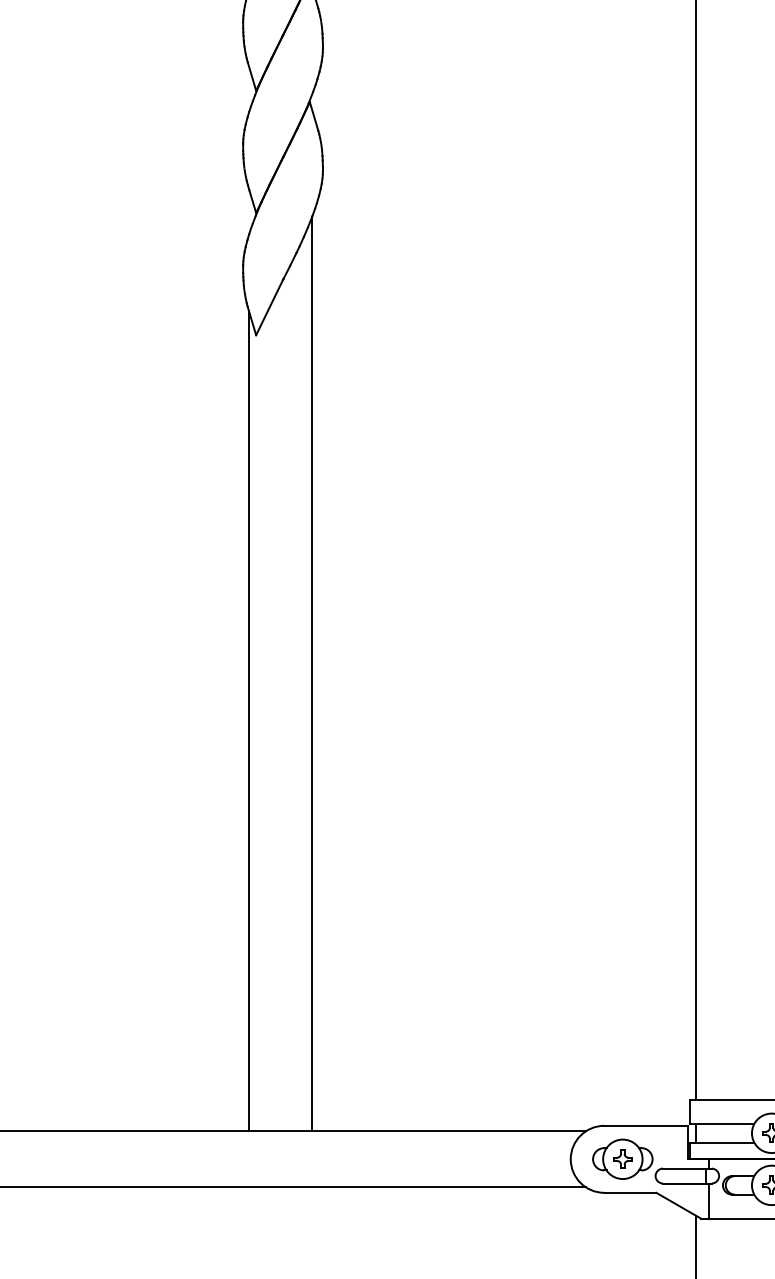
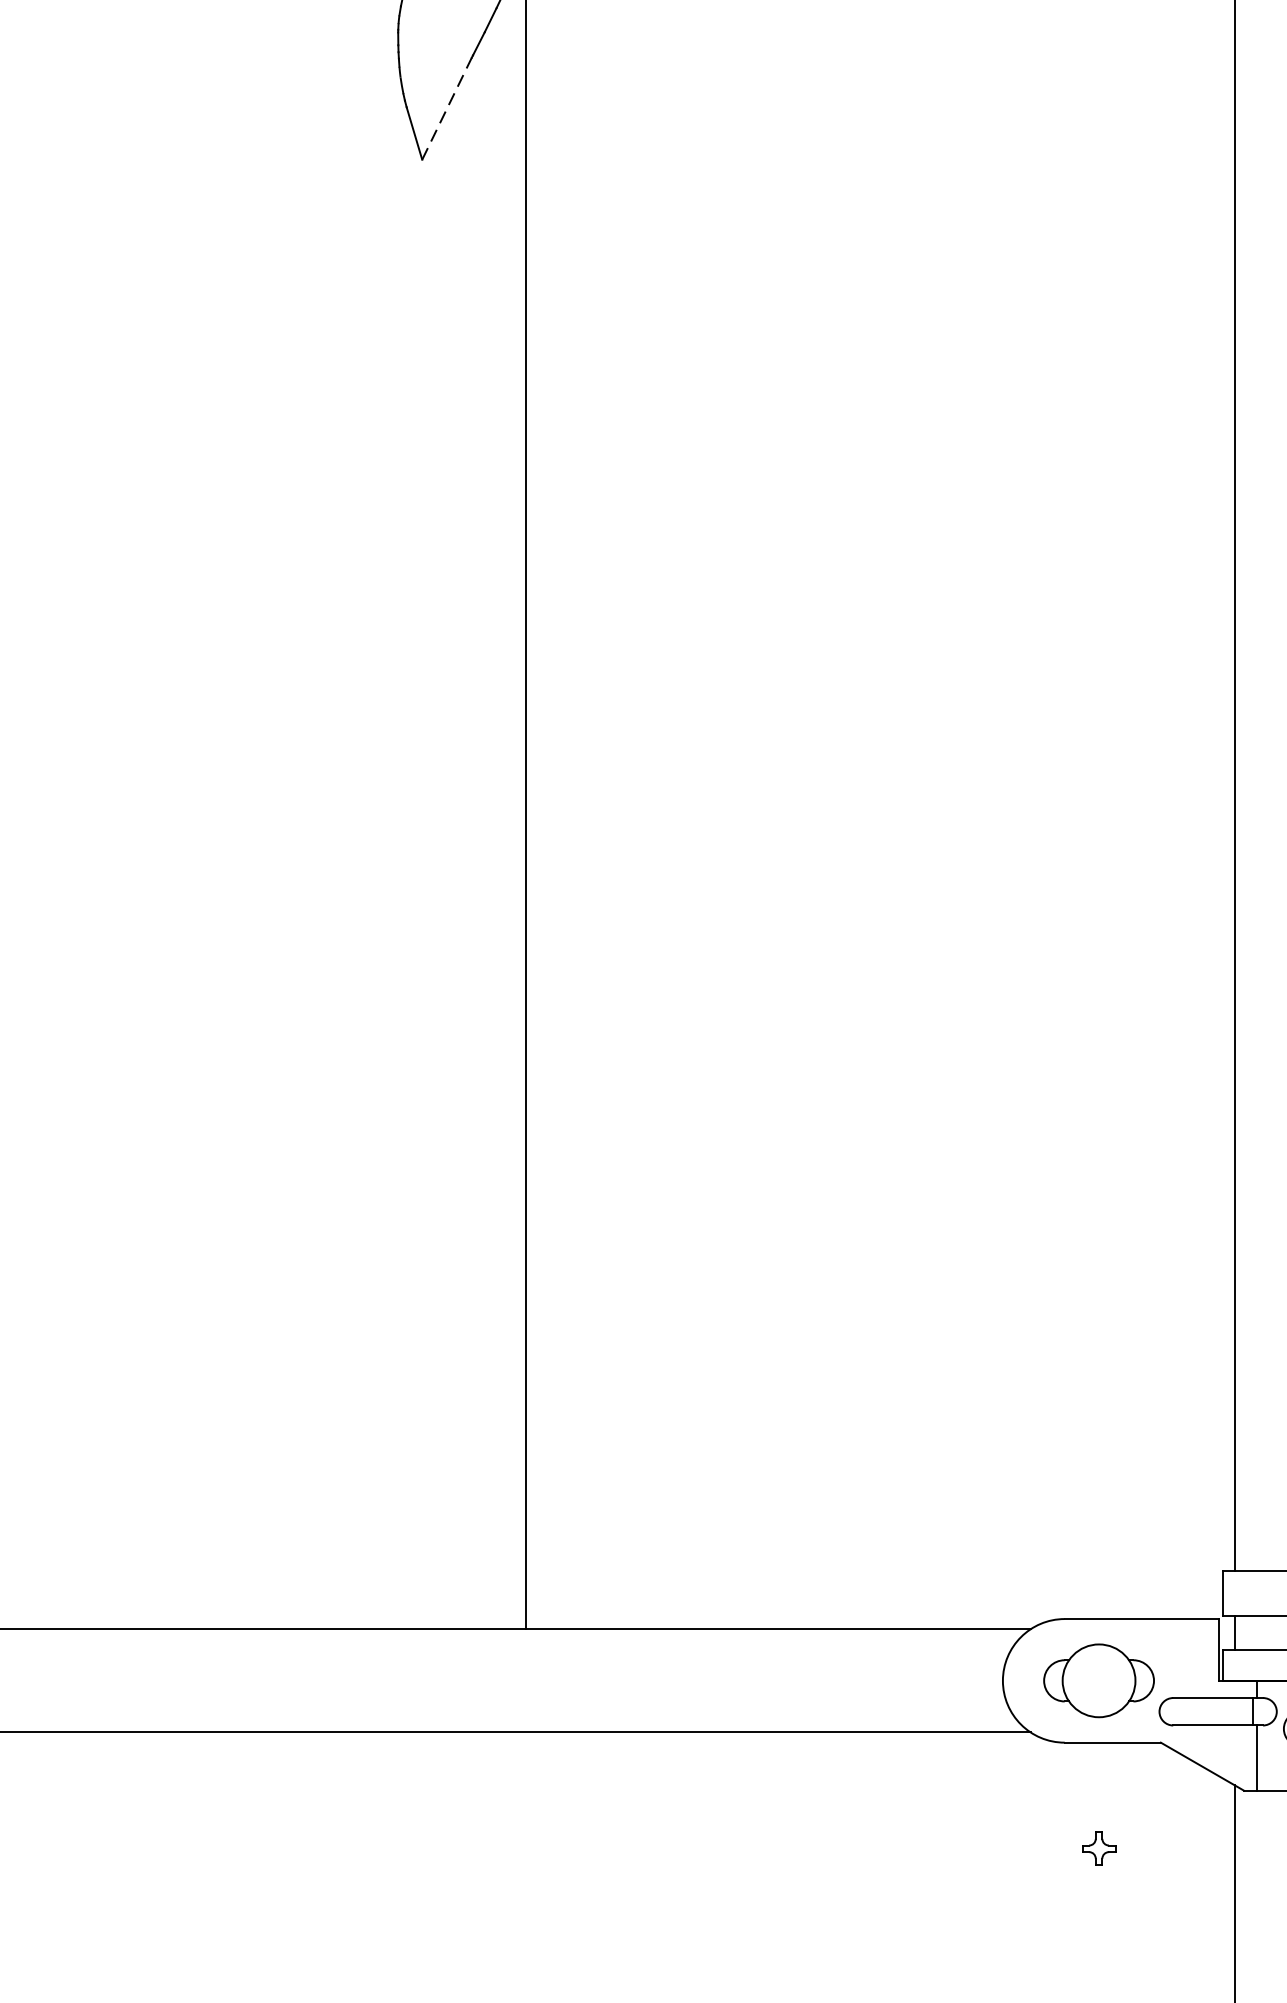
line: (269, 307) -> (446, 108), solid -> dashed
line: (248, 720) -> (408, 870), removed
part: (622, 1158) -> (1098, 1847), moved

